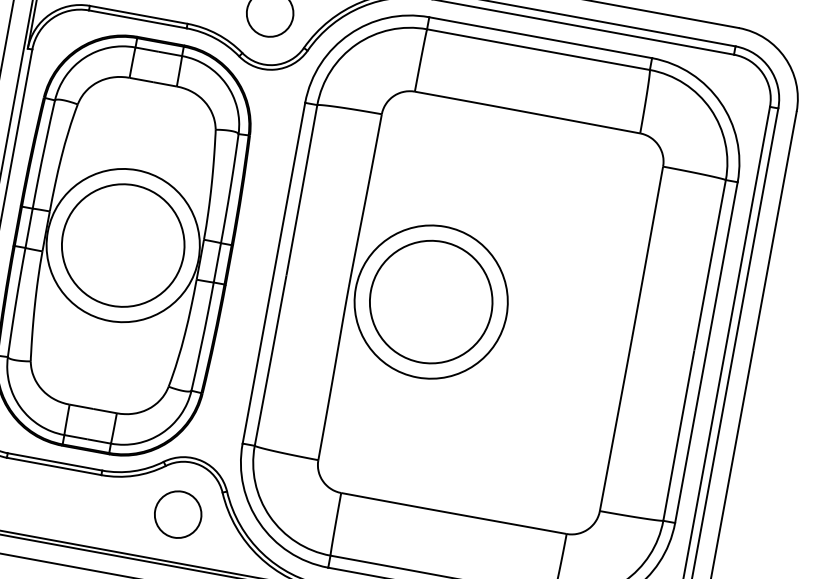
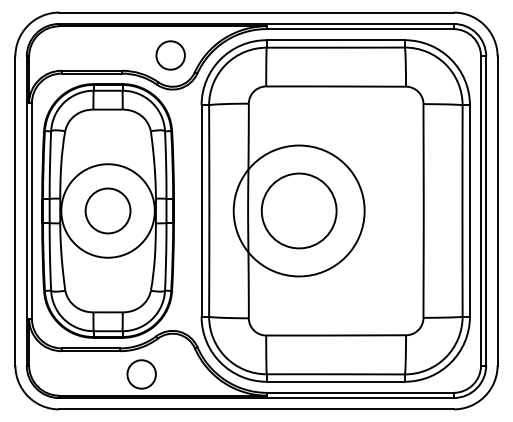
circle: (122, 244) -> (107, 210), size x0.6
circle: (430, 301) -> (298, 210), size x1.4
circle: (177, 514) -> (141, 374), moved

